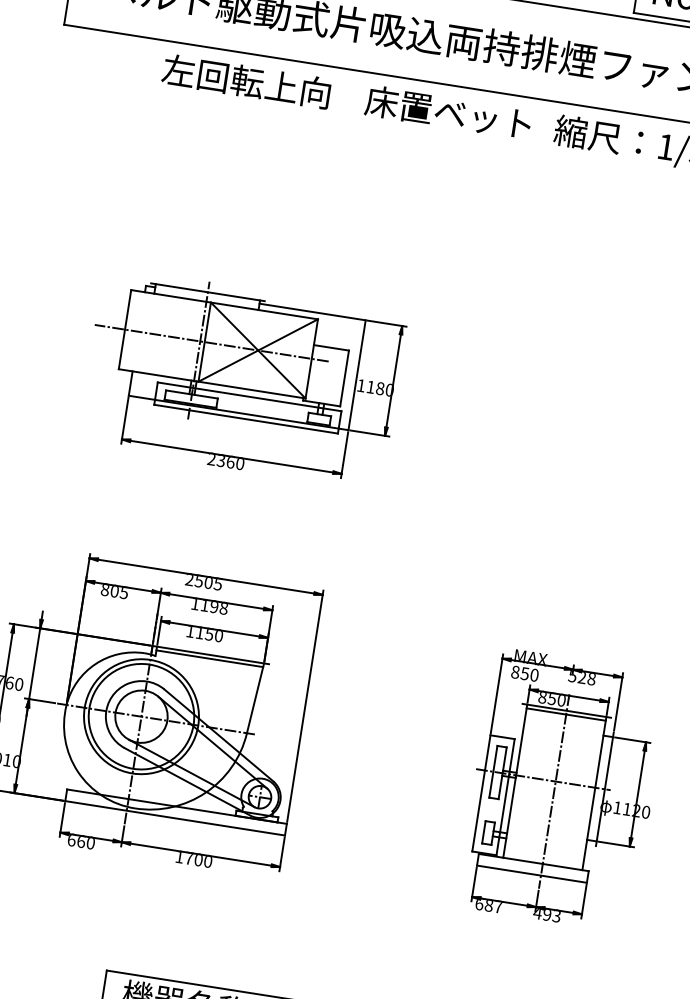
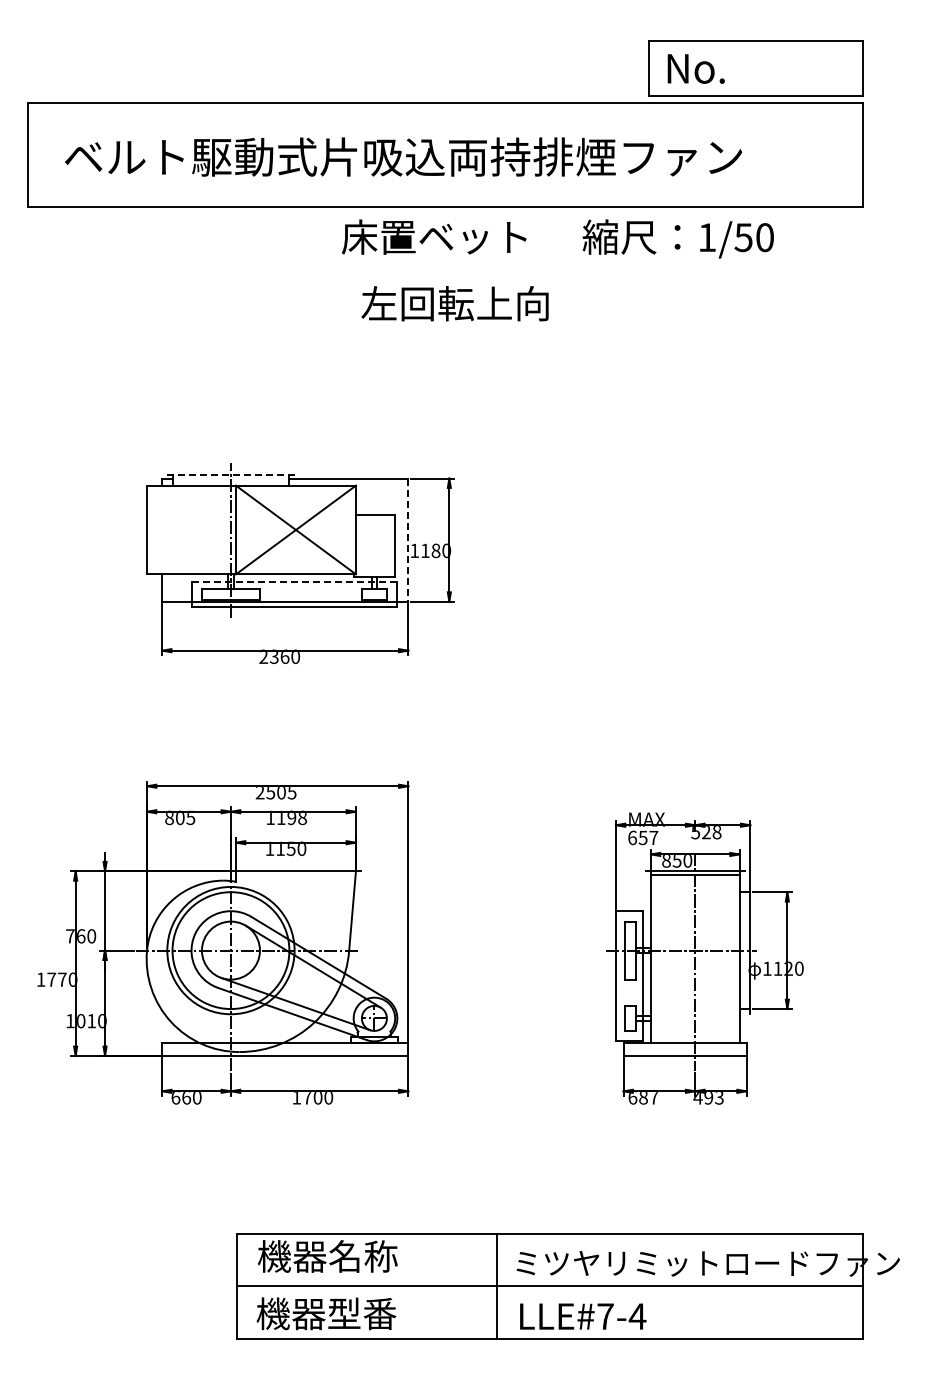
text: (246, 81) -> (454, 303), moved
text: (448, 112) -> (434, 236), moved
line: (207, 291) -> (230, 474), solid -> dashed
line: (211, 343) -> (243, 530), removed
line: (357, 375) -> (408, 540), solid -> dashed
line: (249, 397) -> (294, 582), solid -> dashed
line: (209, 658) -> (295, 875), removed
text: (525, 673) -> (643, 837), 850 -> 657

